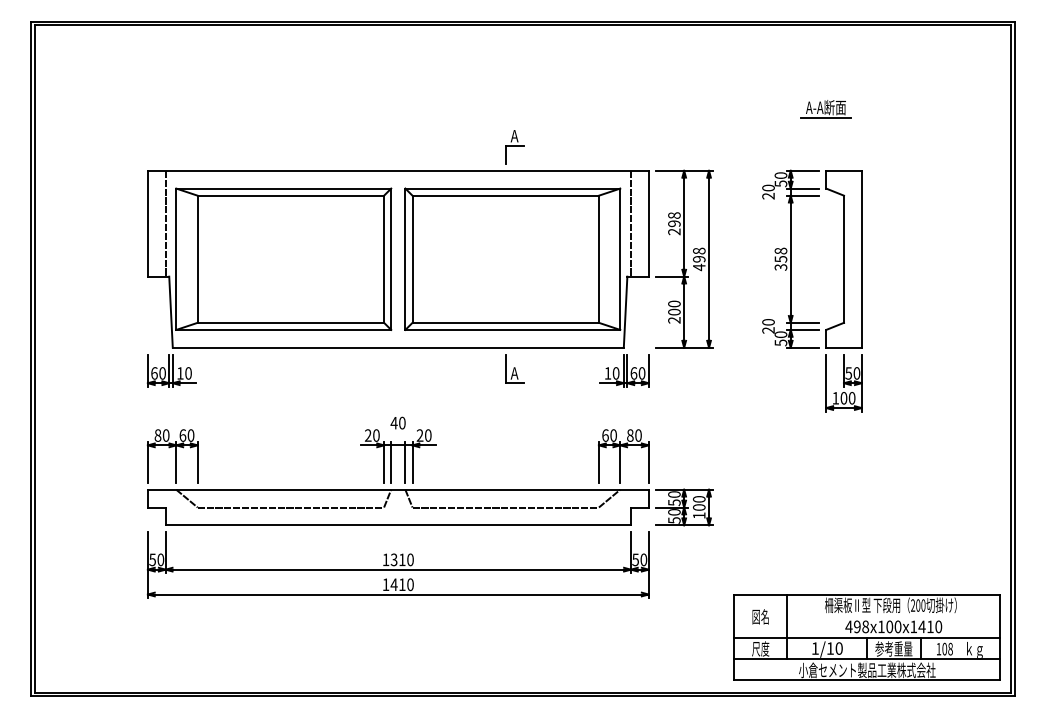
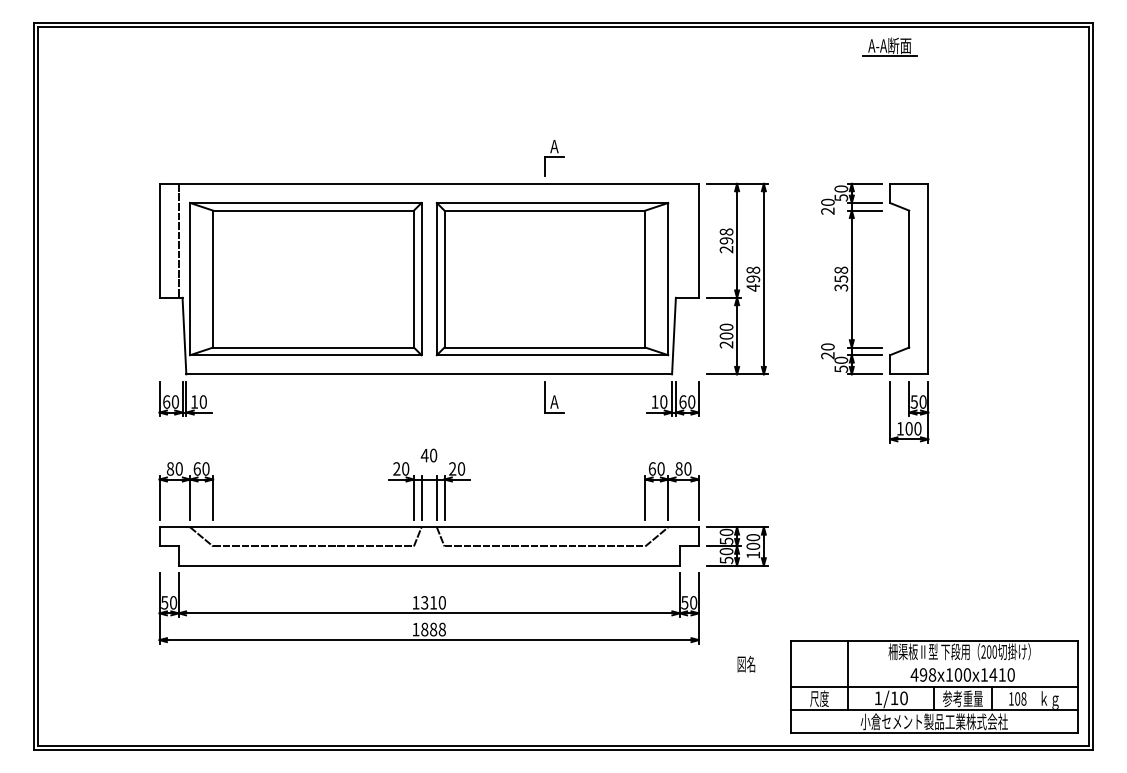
part: (825, 108) -> (889, 46), moved
line: (630, 223) -> (679, 240), removed
text: (401, 584) -> (432, 629), 1410 -> 1888
text: (760, 617) -> (746, 664), moved

